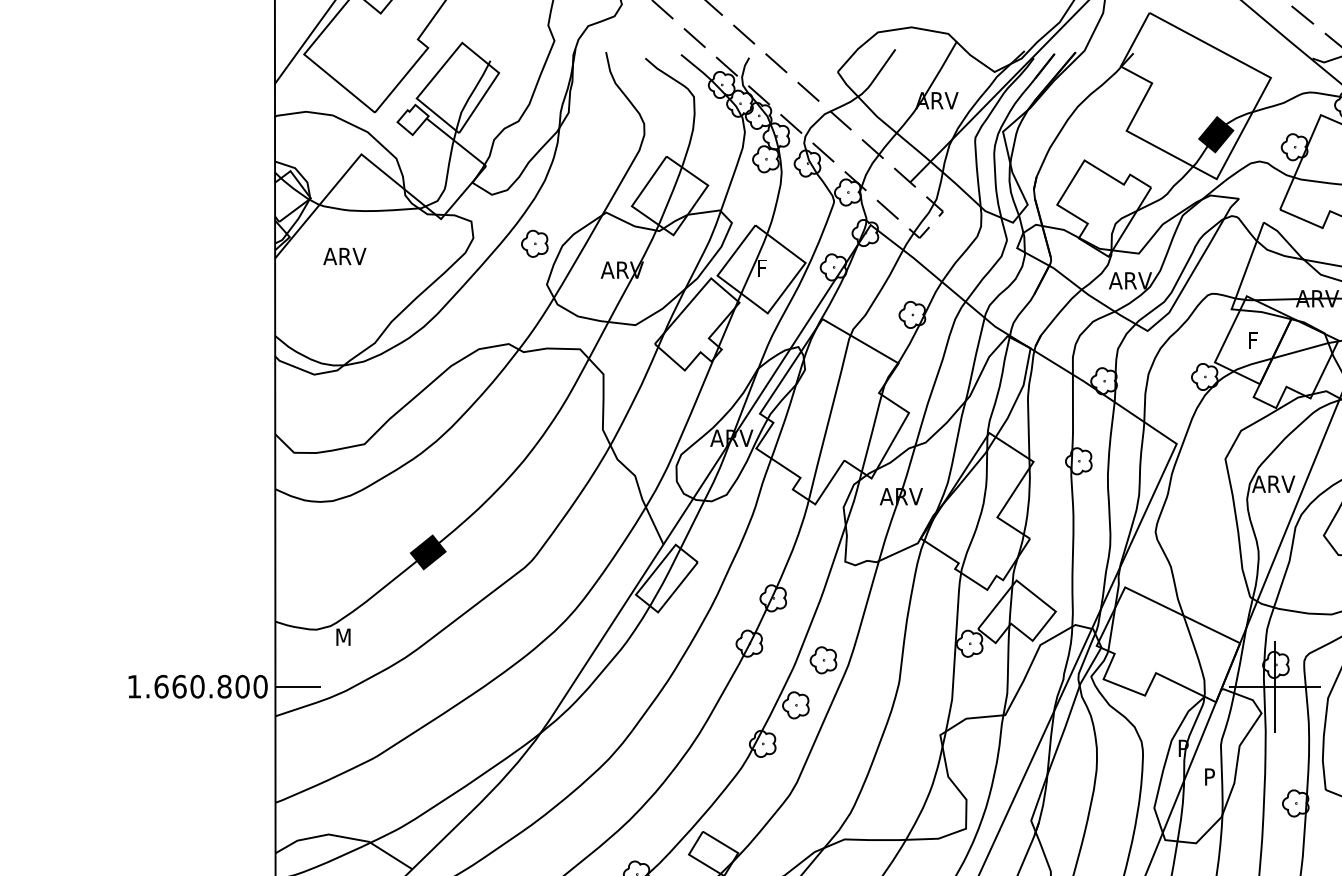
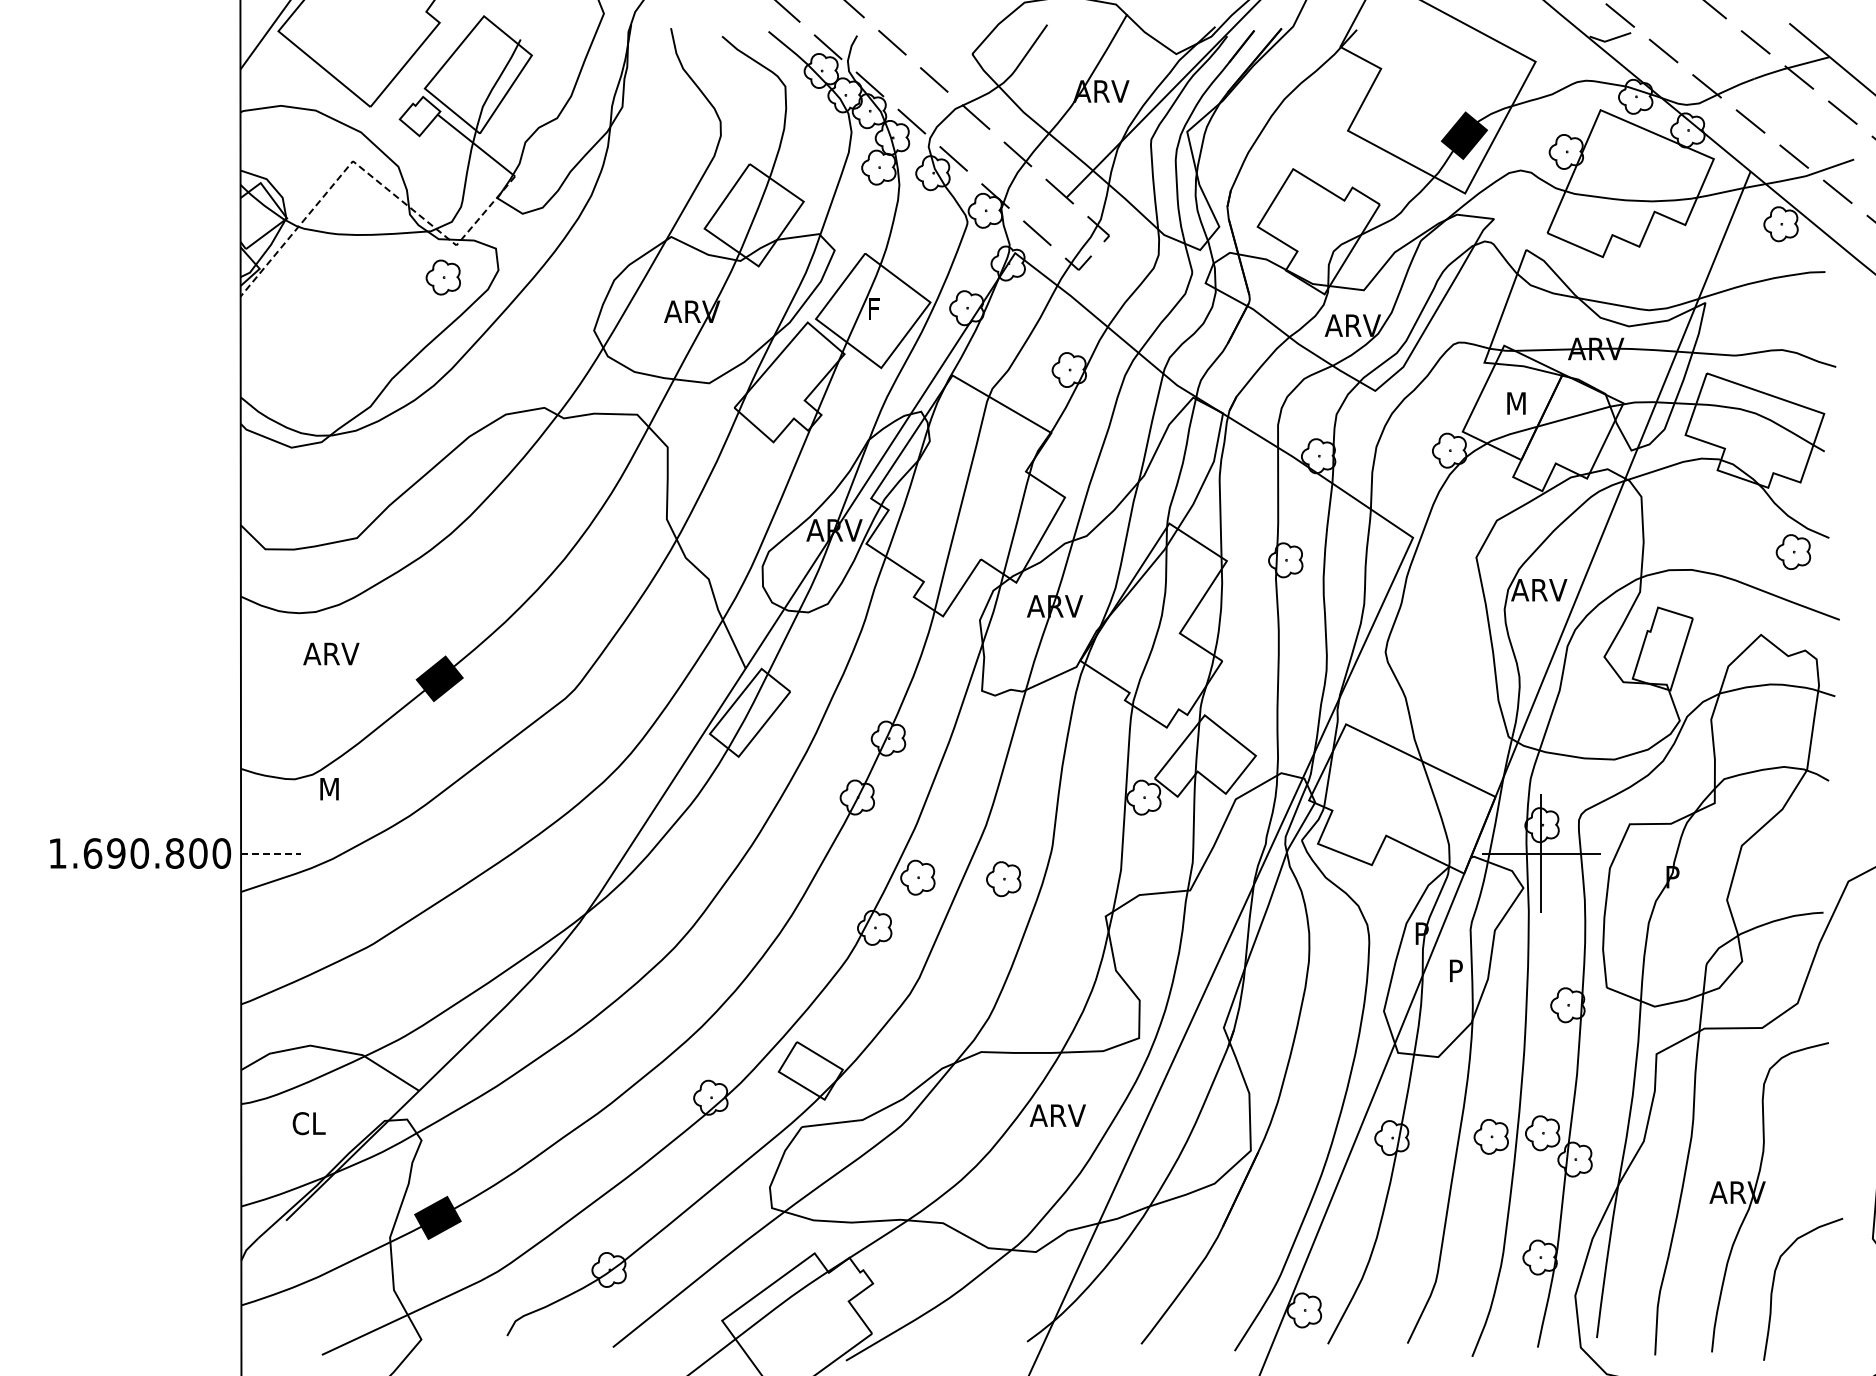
line: (375, 166) -> (371, 176), solid -> dashed
part: (534, 243) -> (442, 277), moved
text: (344, 256) -> (331, 653), moved
text: (1256, 340) -> (1516, 403), F -> M
part: (823, 660) -> (1003, 879), moved
text: (179, 686) -> (116, 853), 1.660.800 -> 1.690.800
line: (298, 686) -> (270, 853), solid -> dashed

